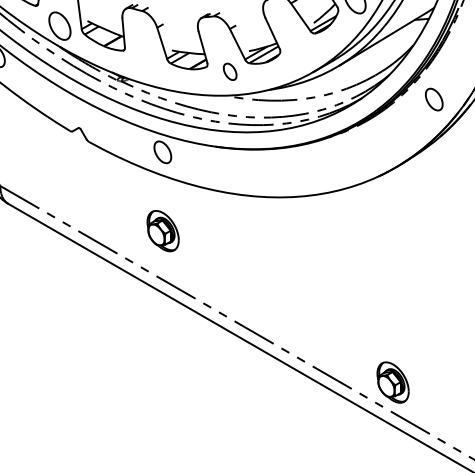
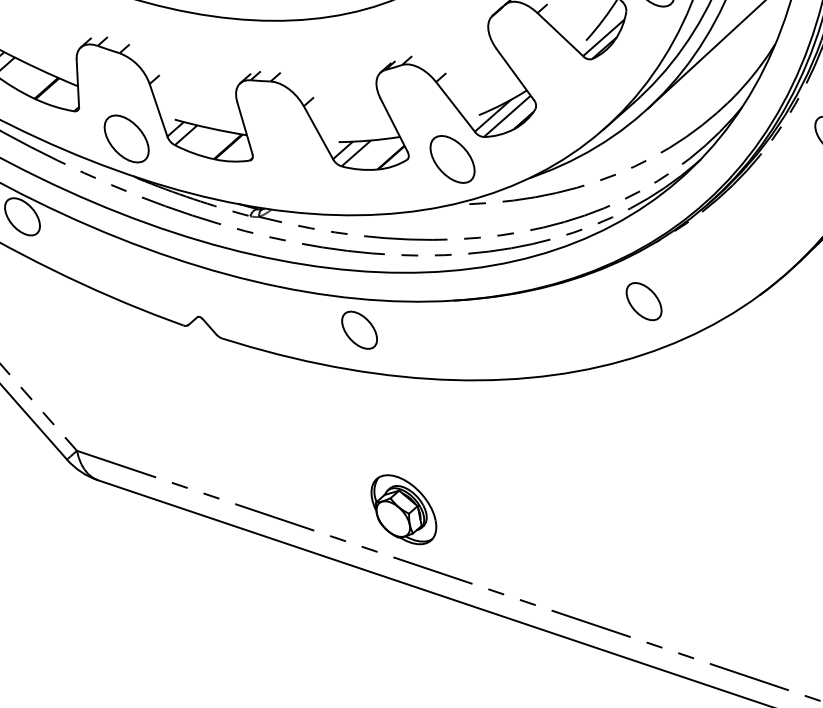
part: (229, 71) -> (450, 159), size x1.67
part: (316, 167) -> (643, 301), added
part: (162, 231) -> (402, 510), moved

